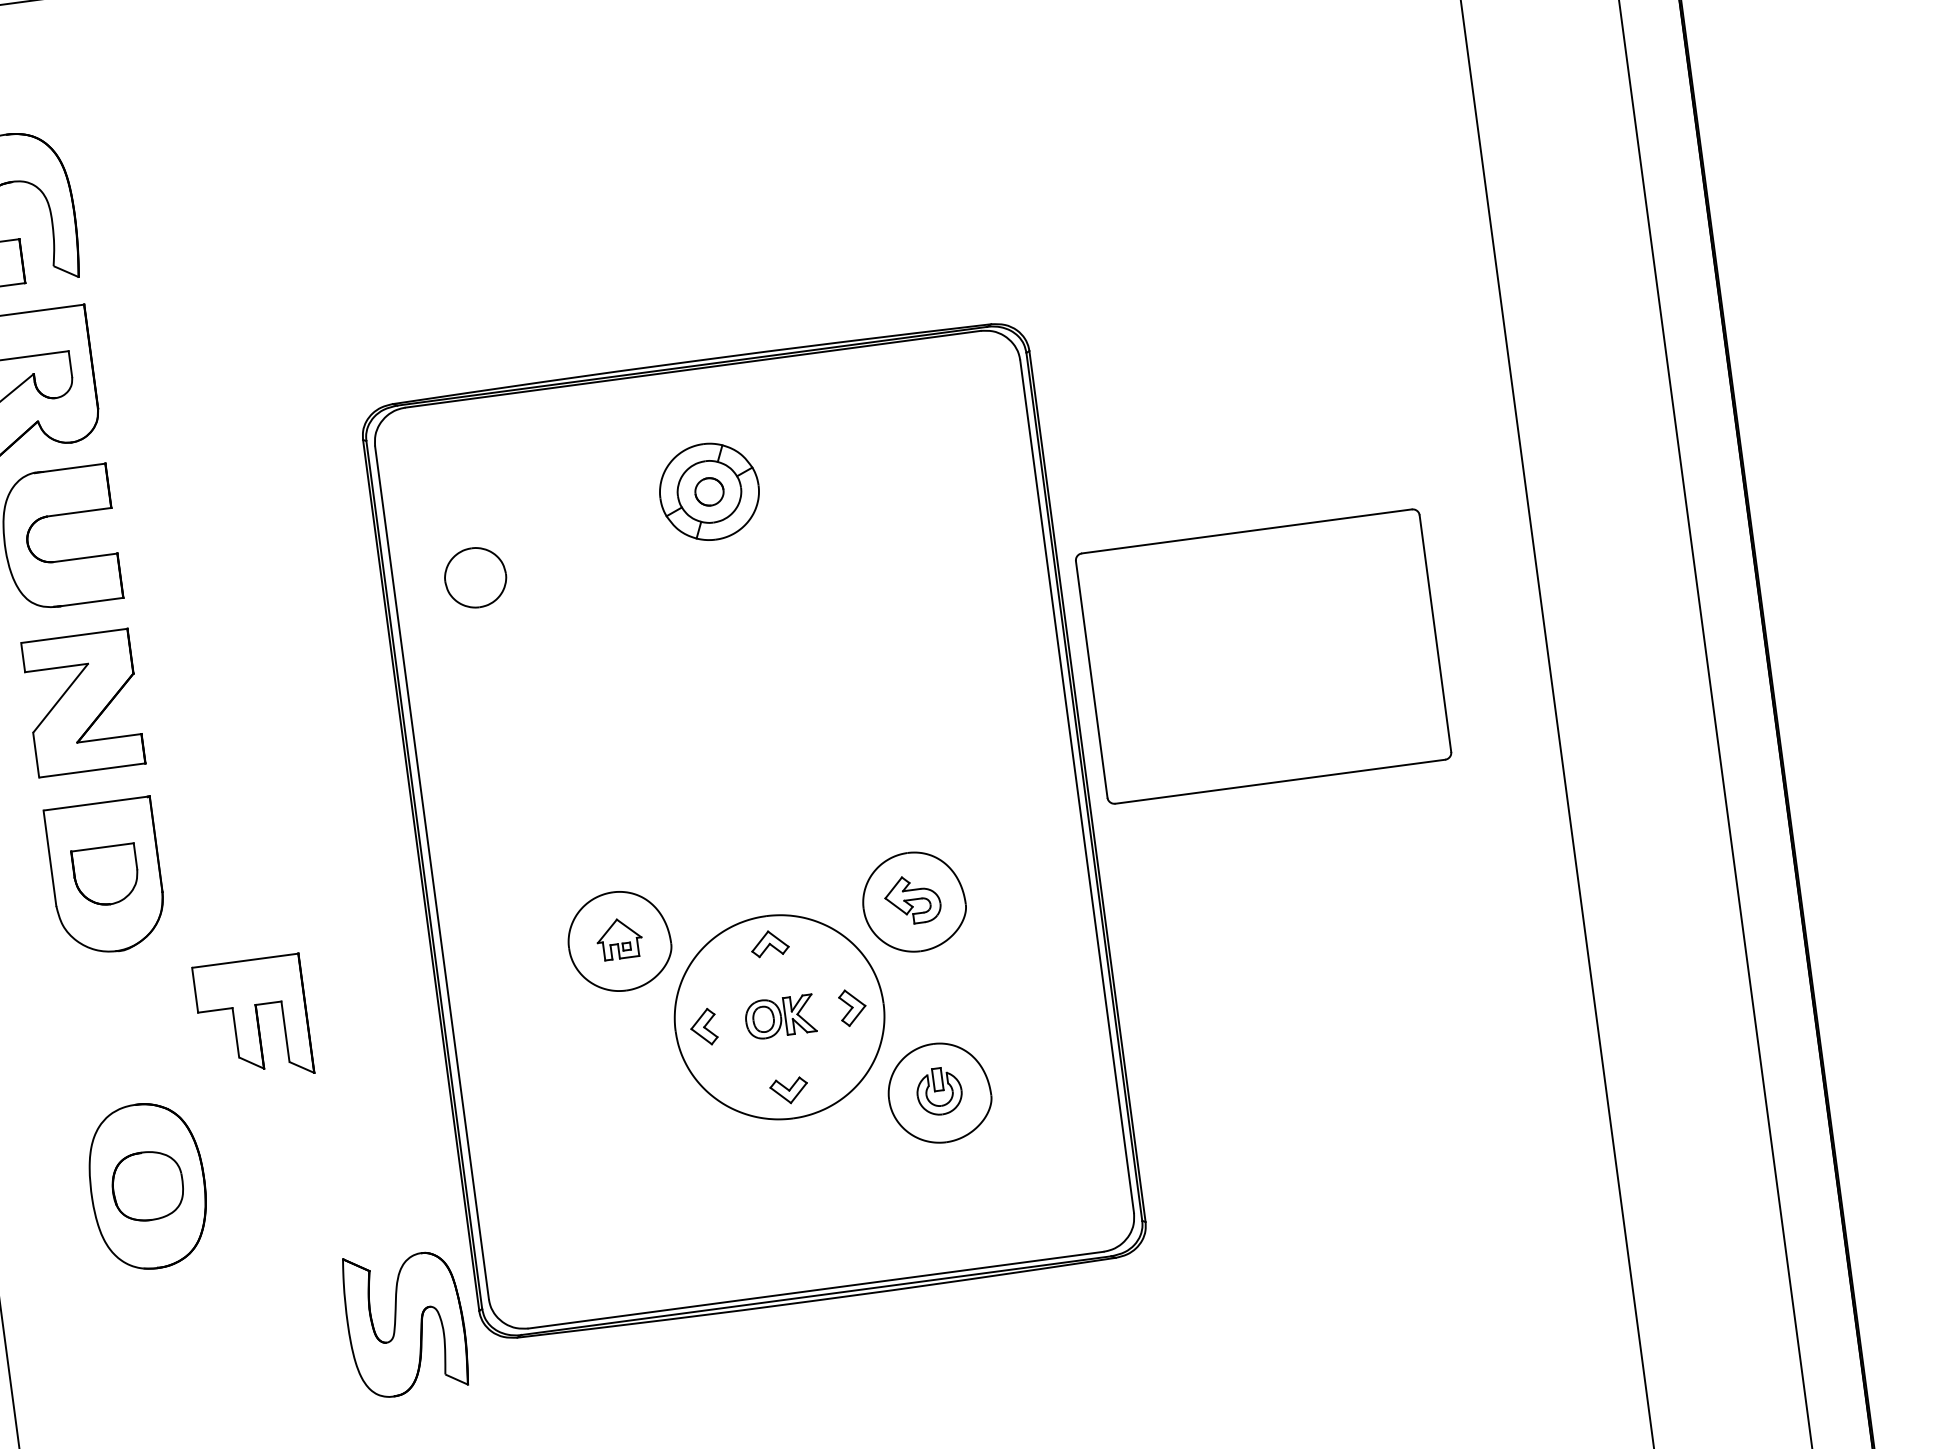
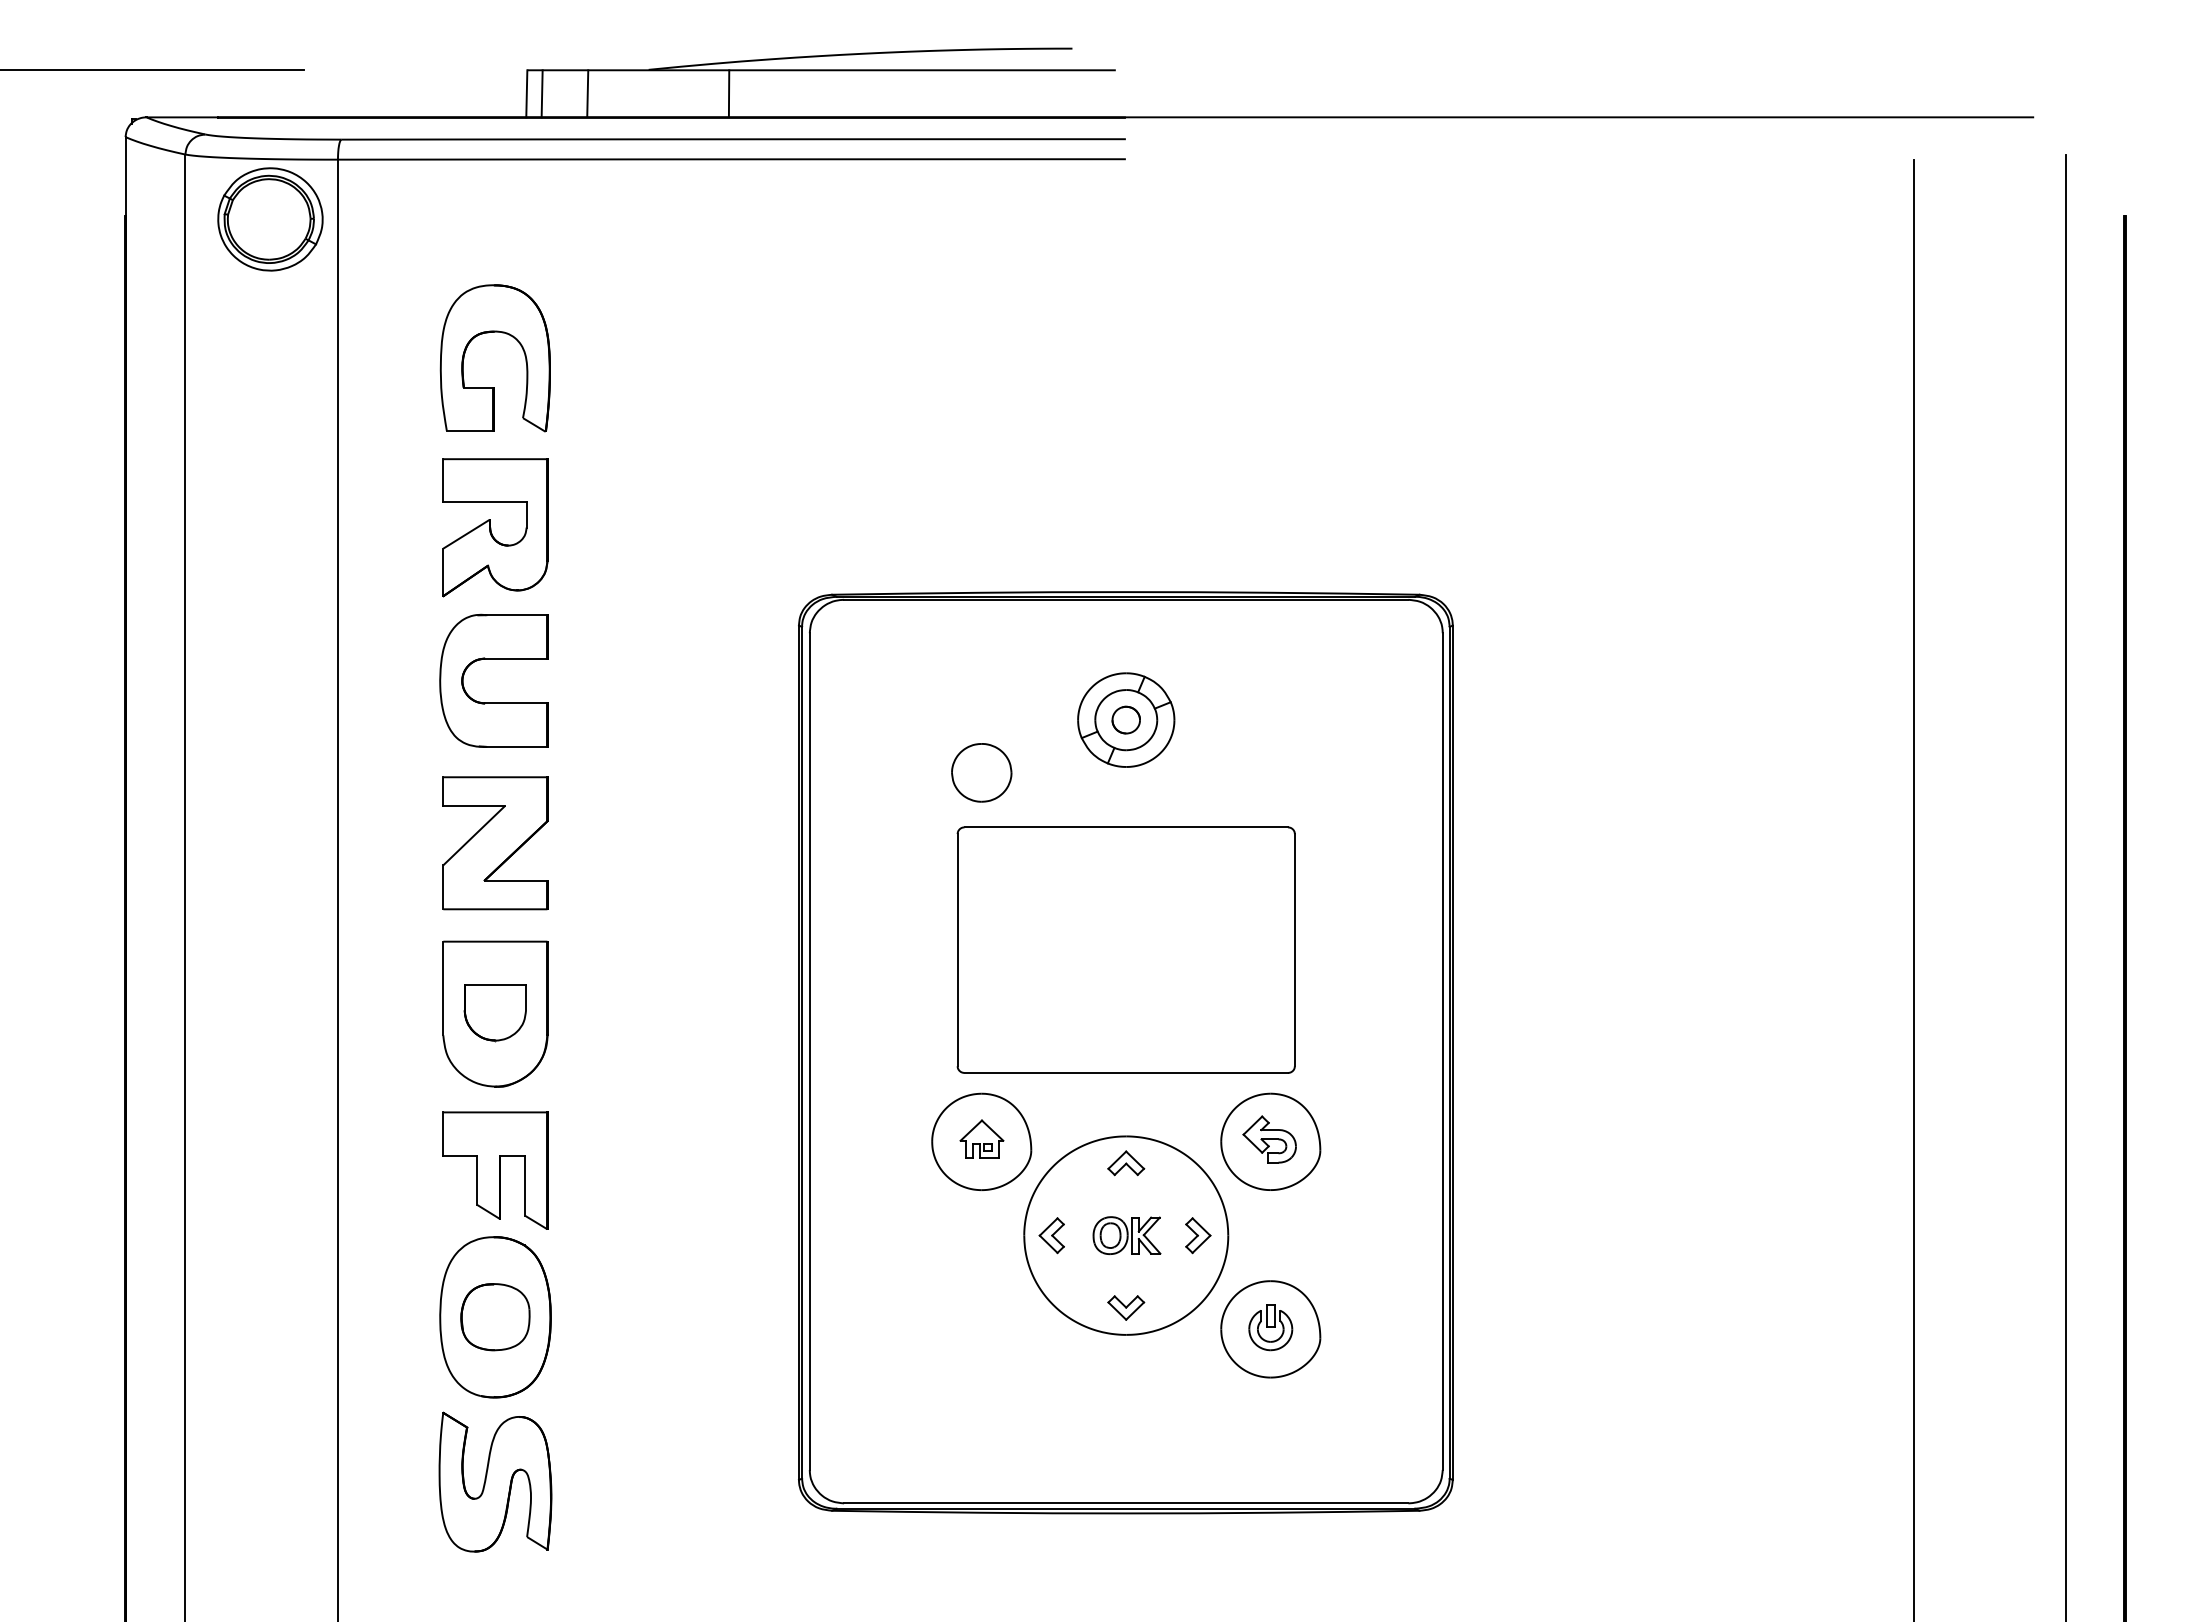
part: (475, 577) -> (981, 772), moved
part: (1262, 656) -> (1125, 949), moved
part: (253, 1019) -> (495, 1170), moved
part: (405, 1322) -> (495, 1481), moved

